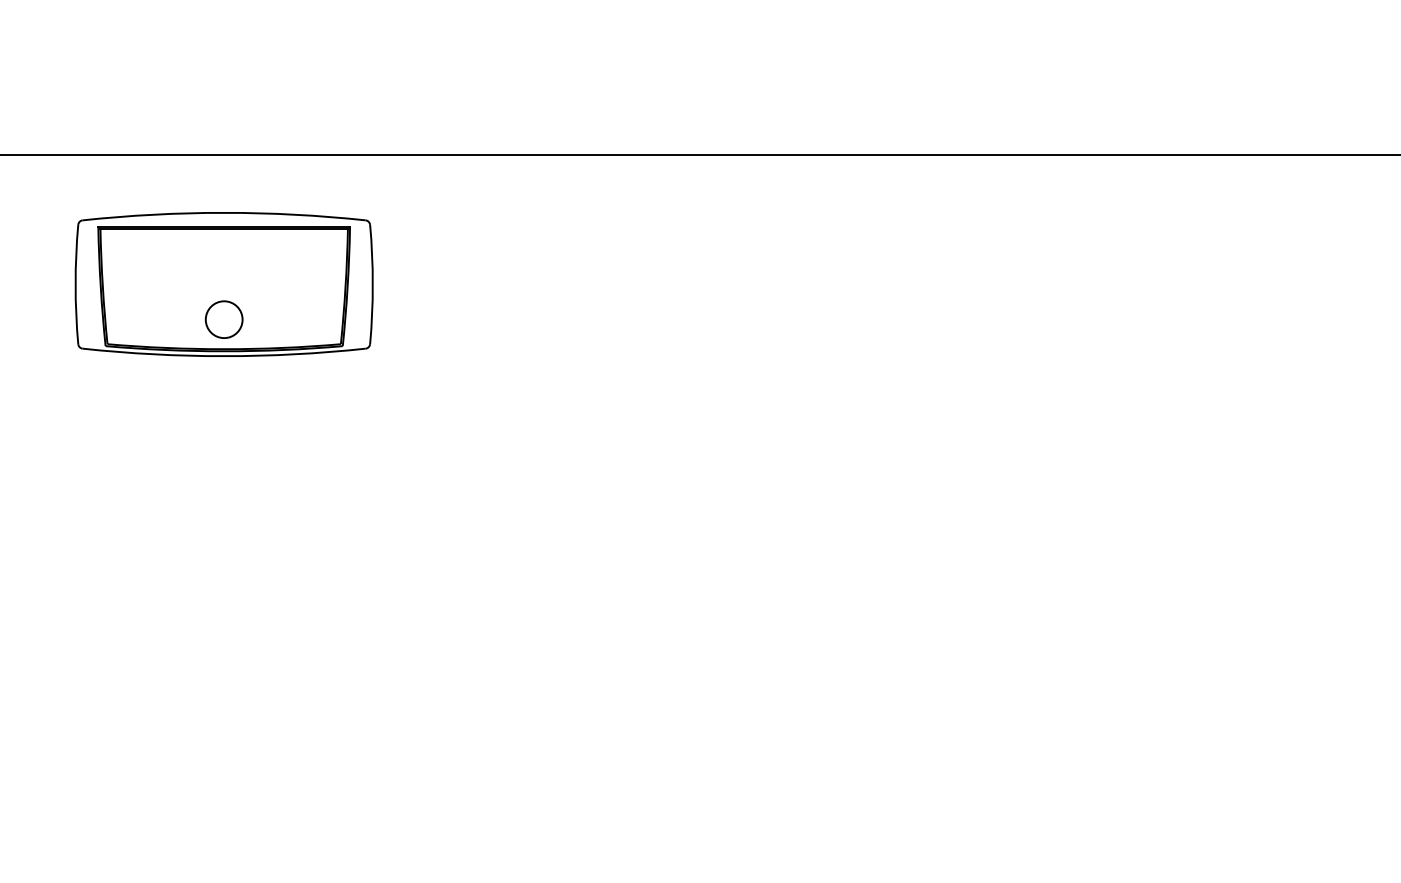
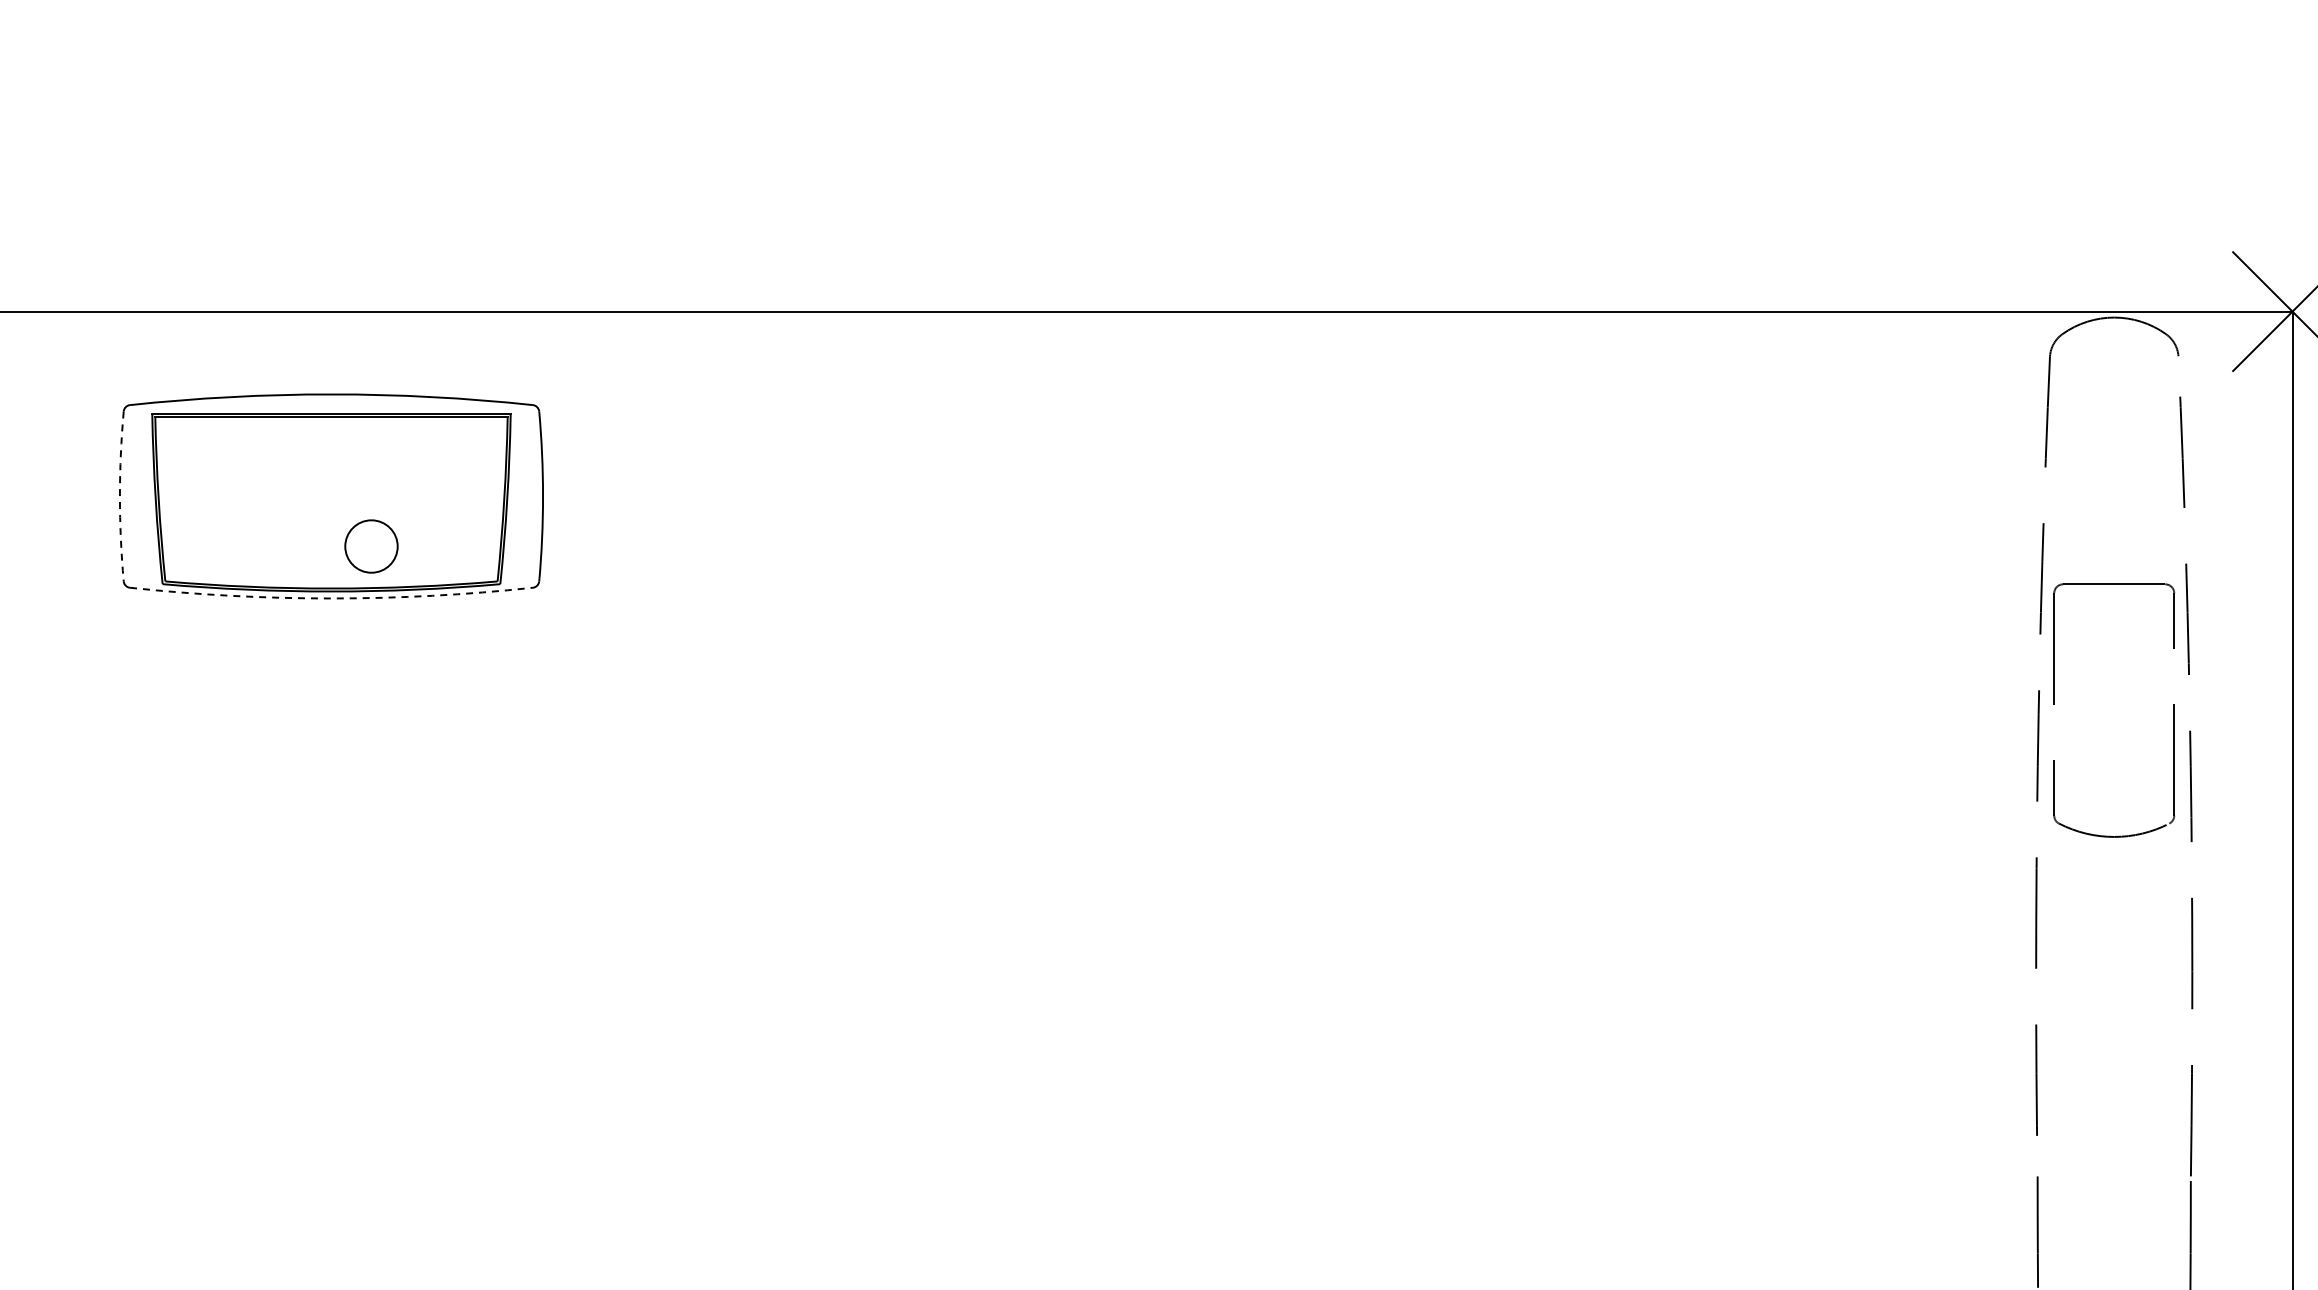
arc: (75, 284) -> (119, 496), solid -> dashed
circle: (224, 319) -> (371, 546), moved
arc: (224, 356) -> (331, 598), solid -> dashed

